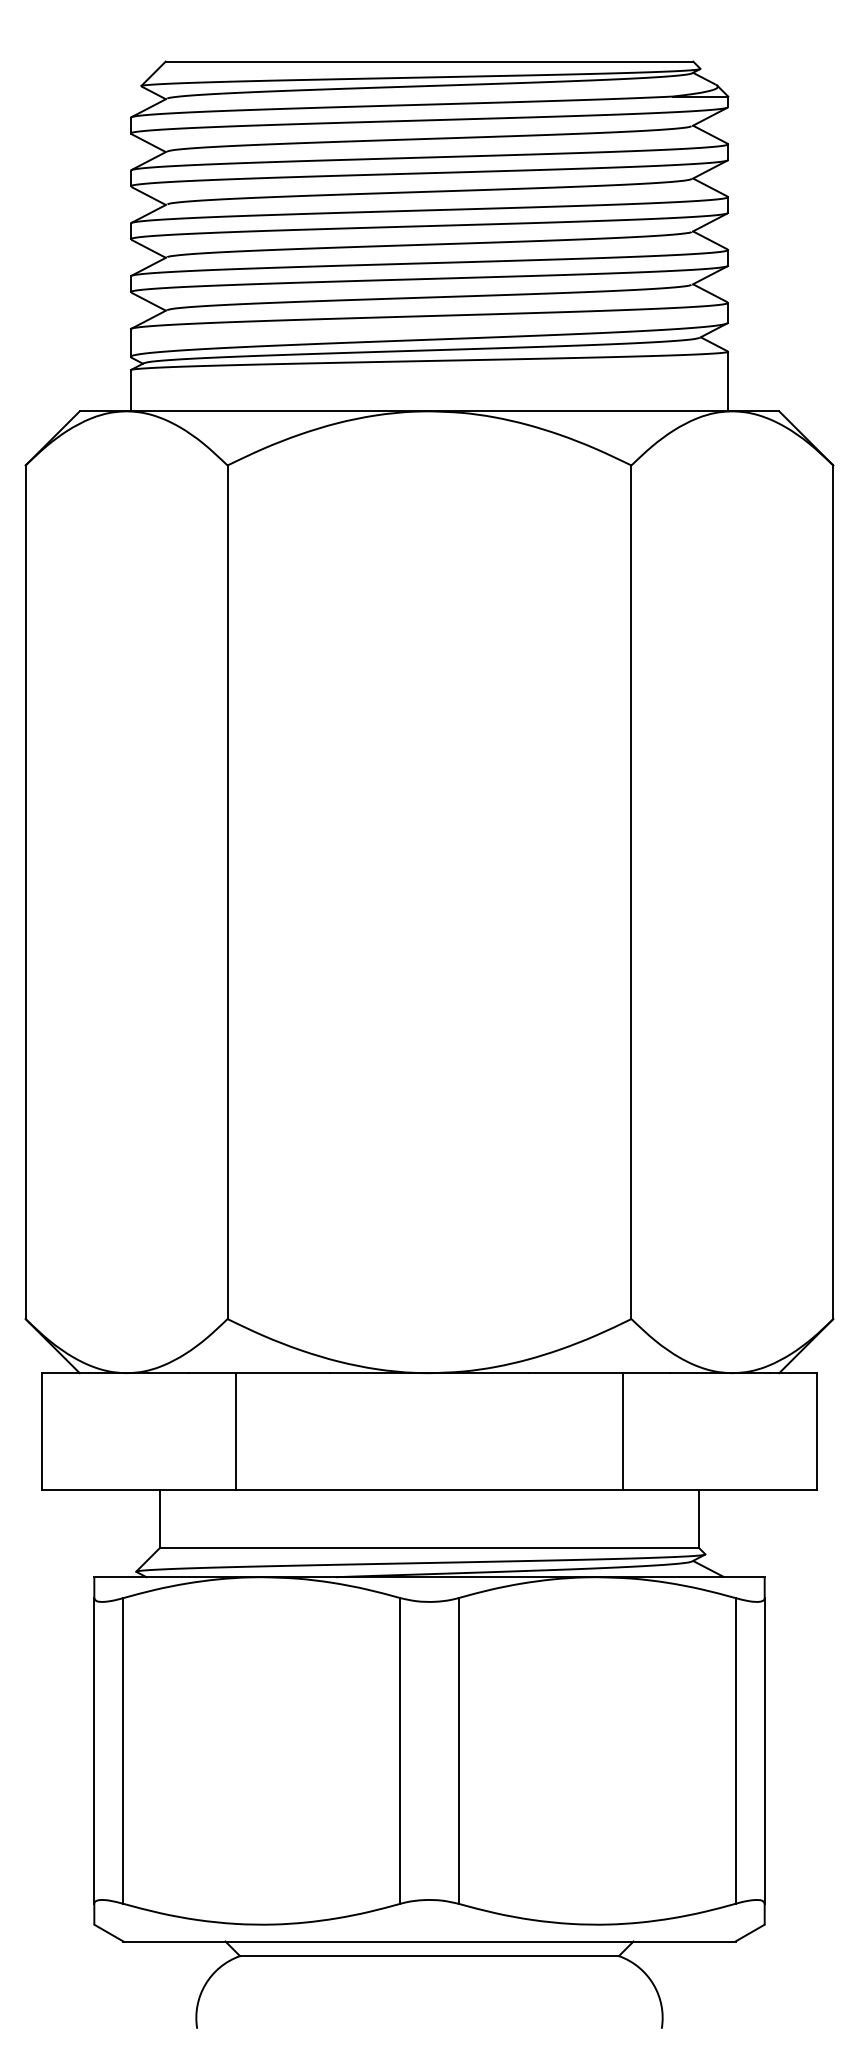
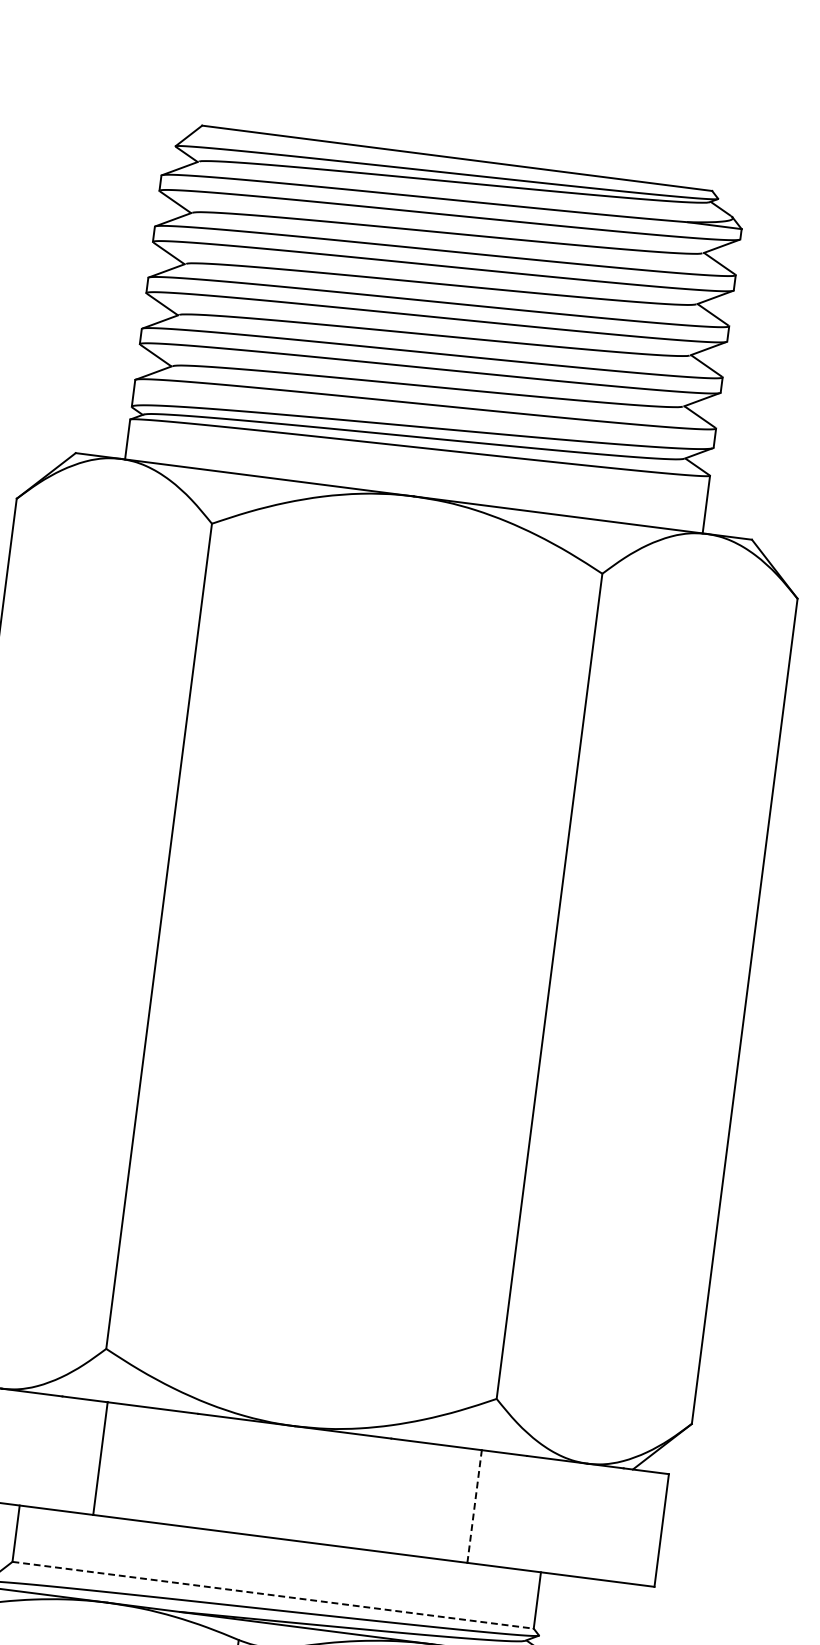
line: (623, 1430) -> (475, 1505), solid -> dashed
line: (429, 1548) -> (273, 1595), solid -> dashed

